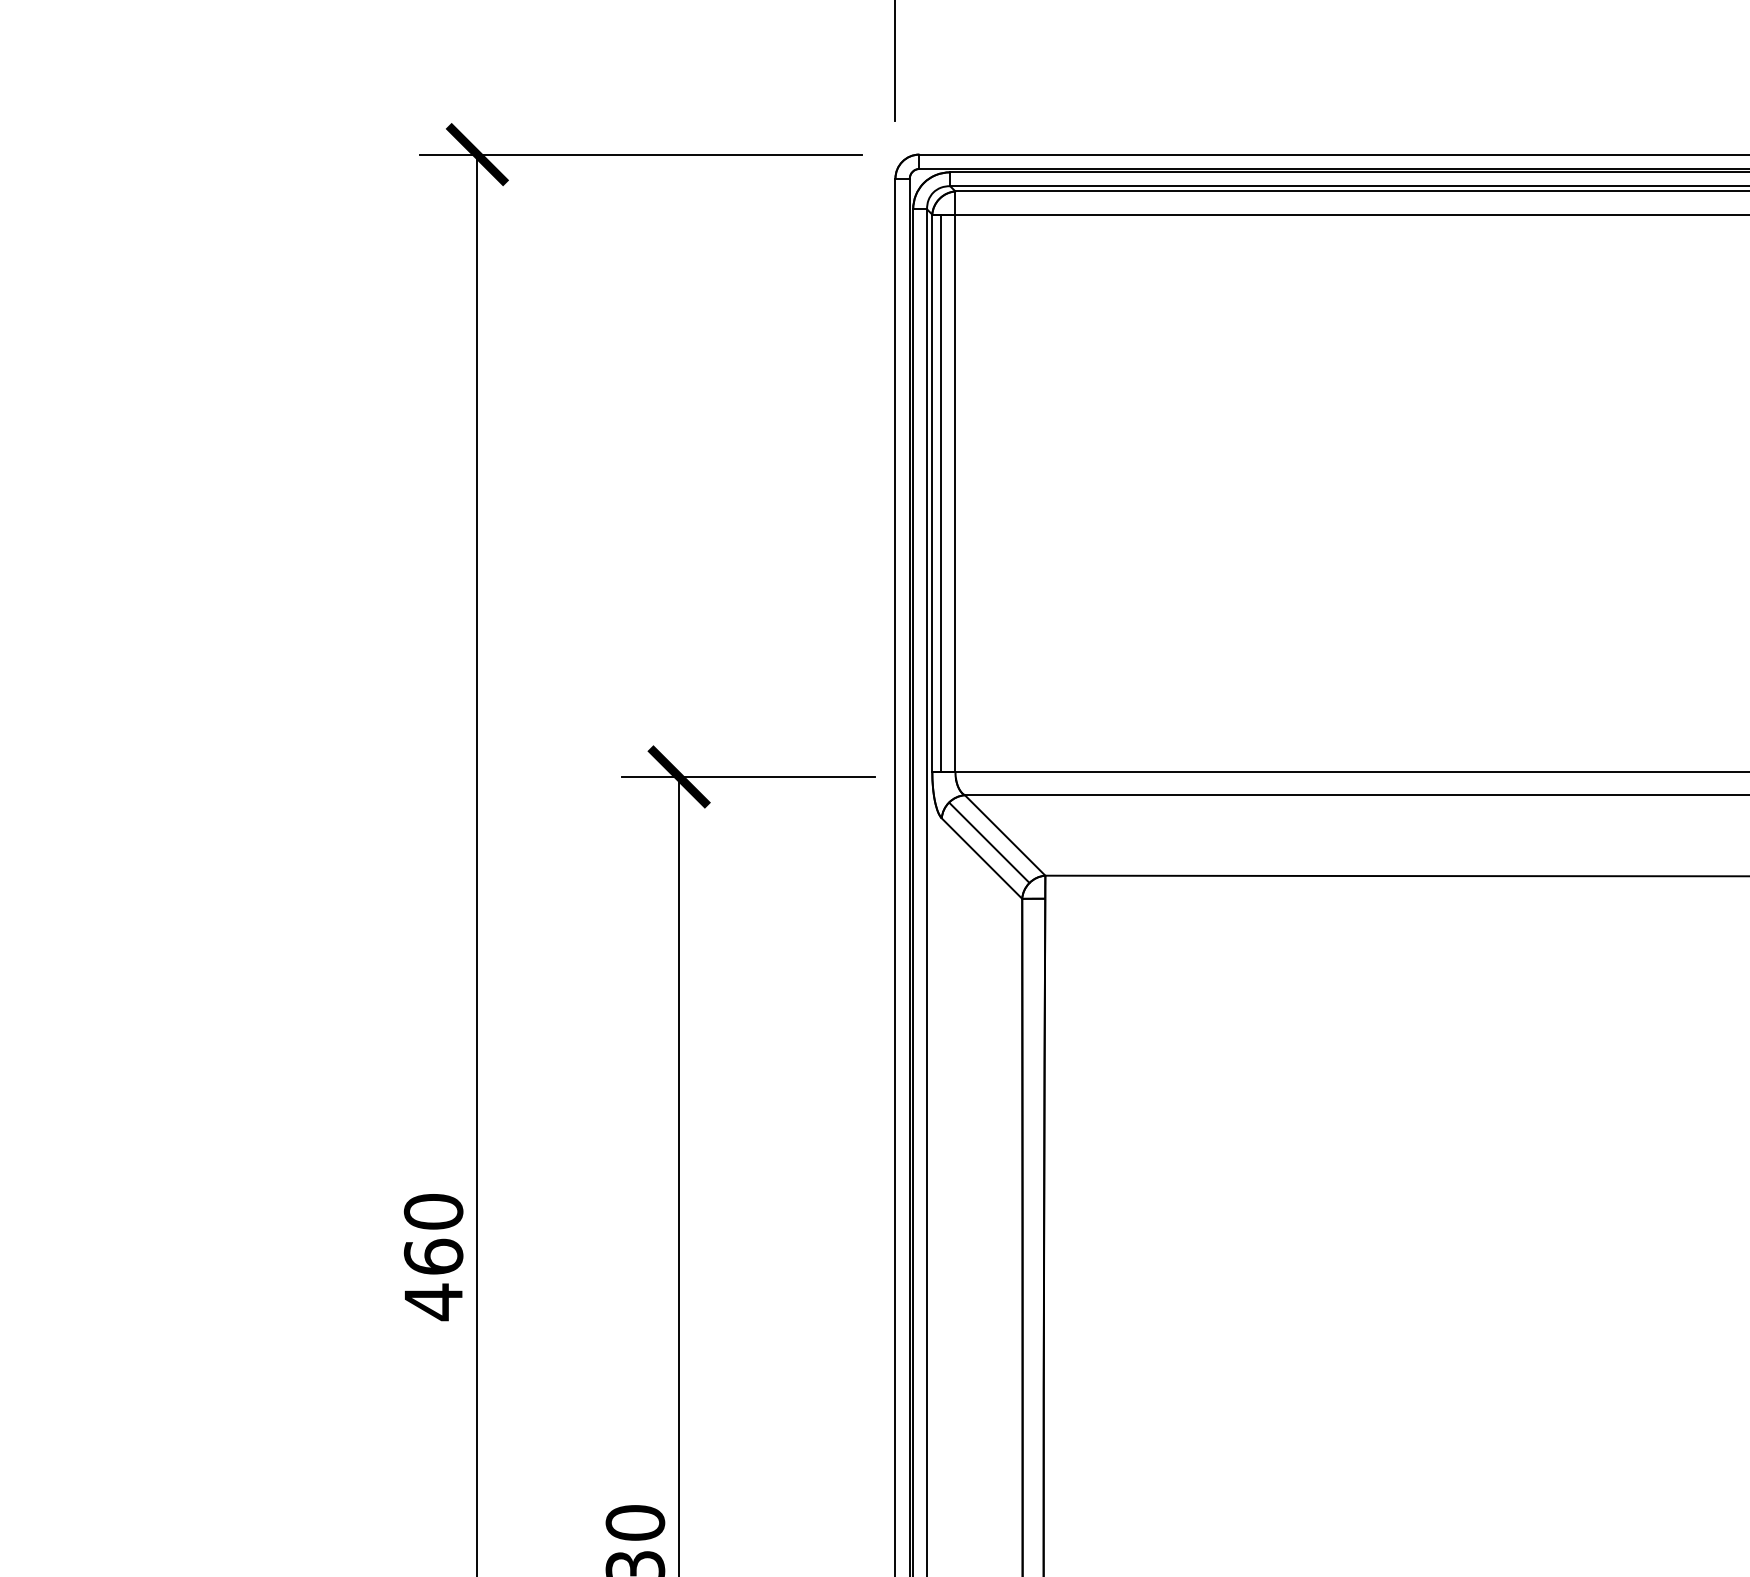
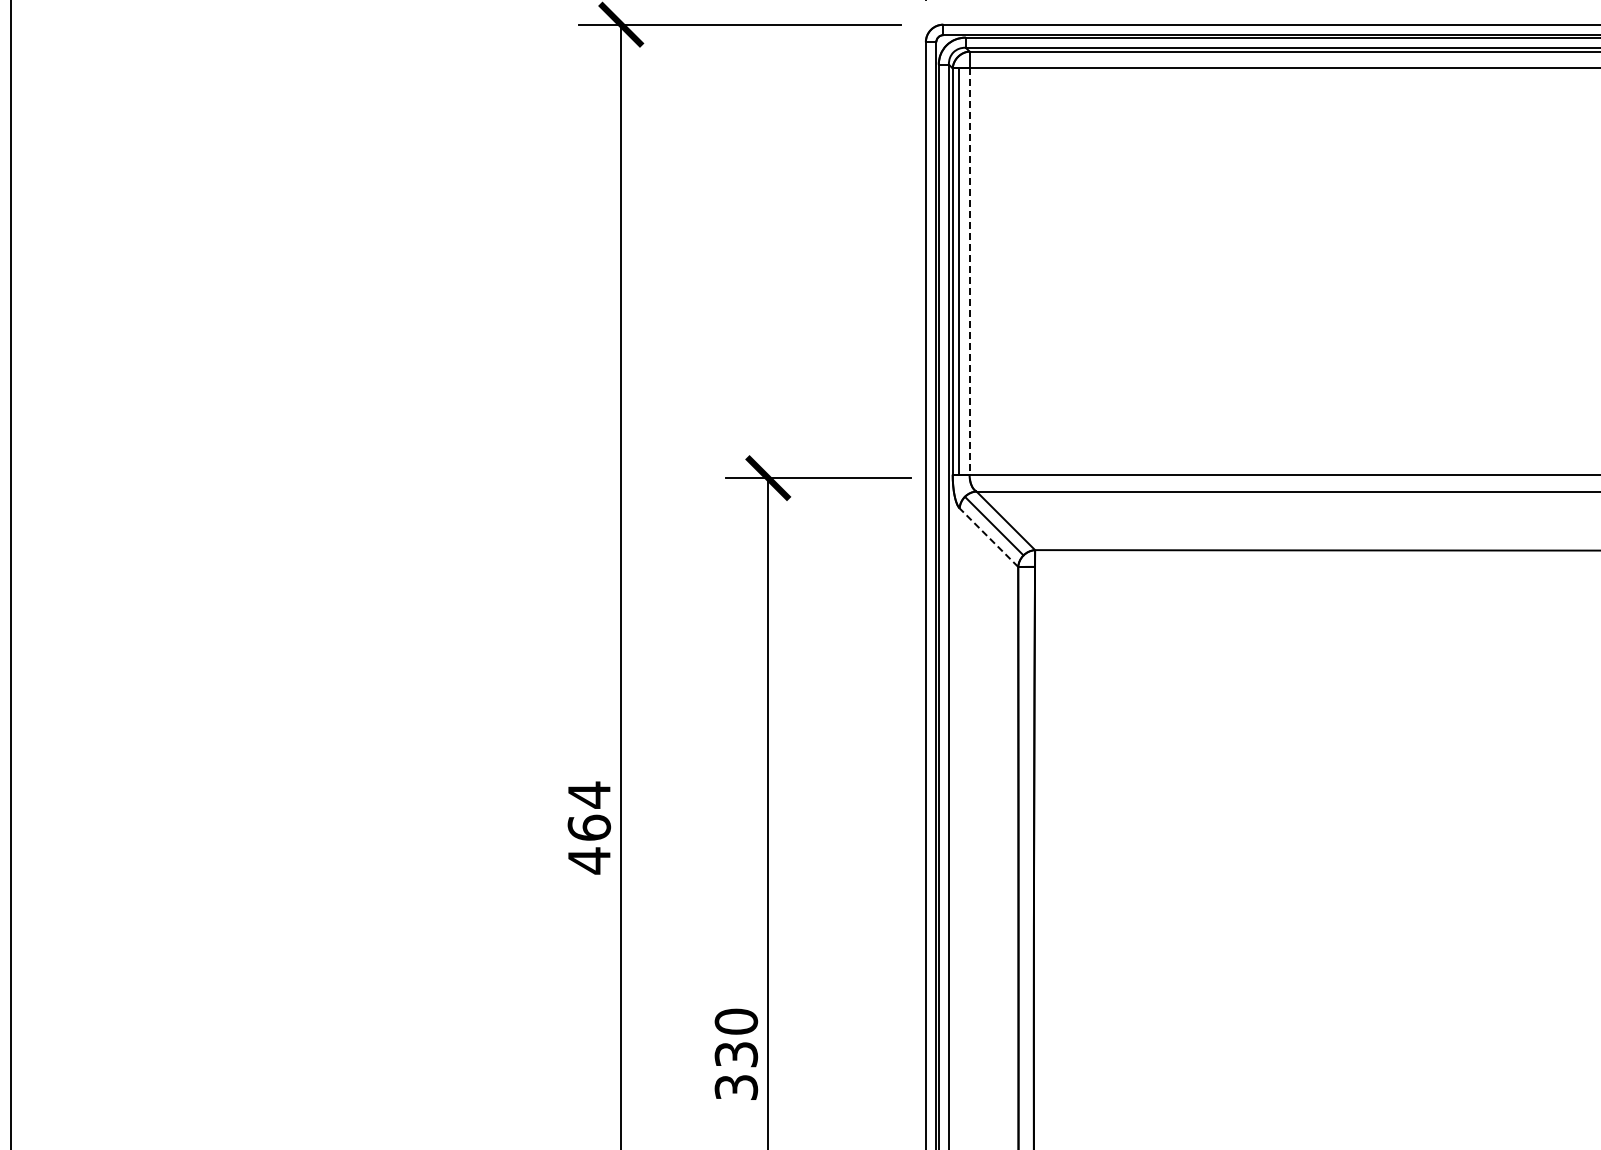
line: (955, 494) -> (969, 272), solid -> dashed
line: (981, 858) -> (988, 537), solid -> dashed
text: (433, 1211) -> (589, 794), 460 -> 464

